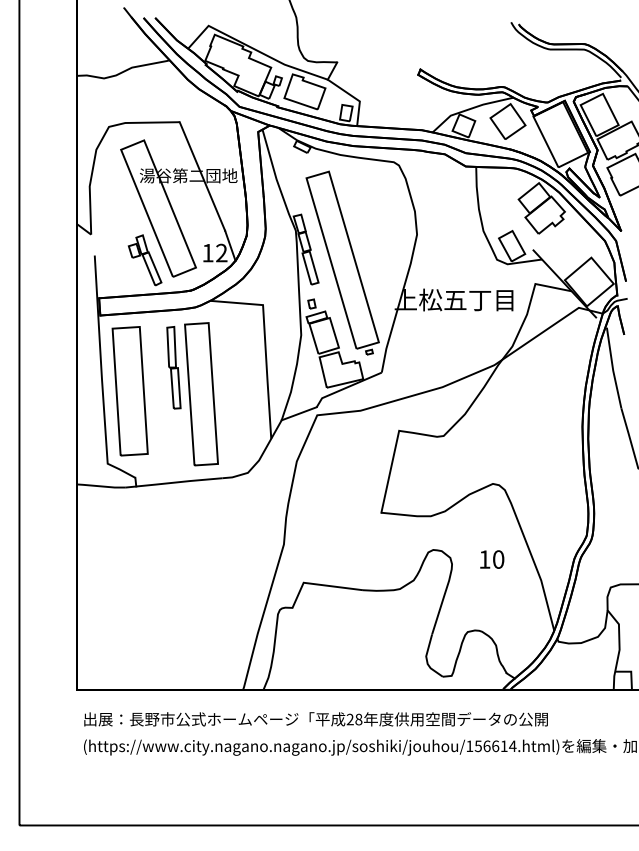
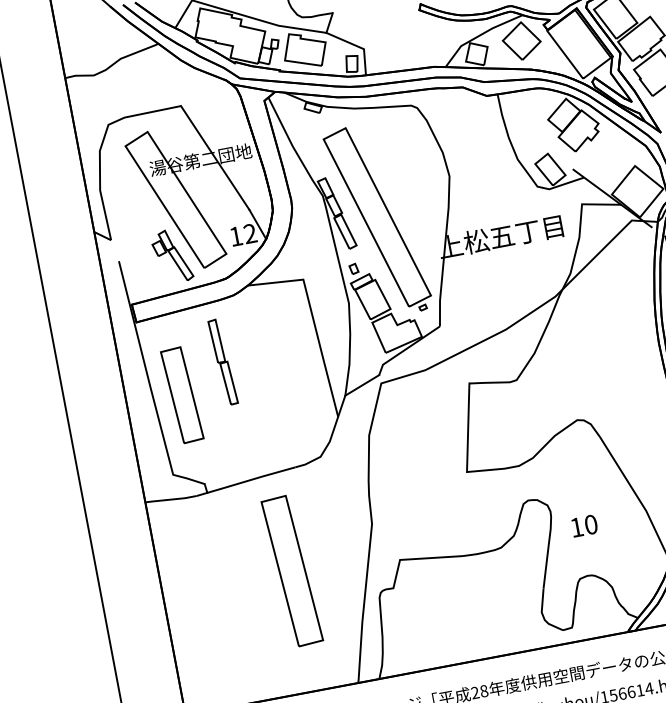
part: (129, 391) -> (181, 395), size x0.7
part: (201, 394) -> (292, 571), moved
text: (492, 559) -> (584, 525), moved

